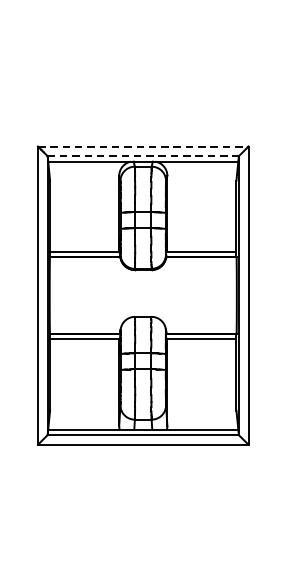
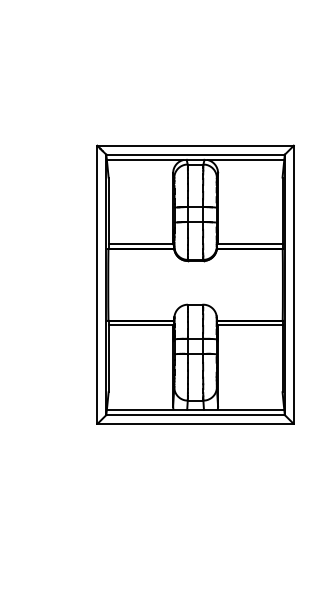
line: (144, 146) -> (196, 145), dashed -> solid
line: (144, 155) -> (196, 154), dashed -> solid

